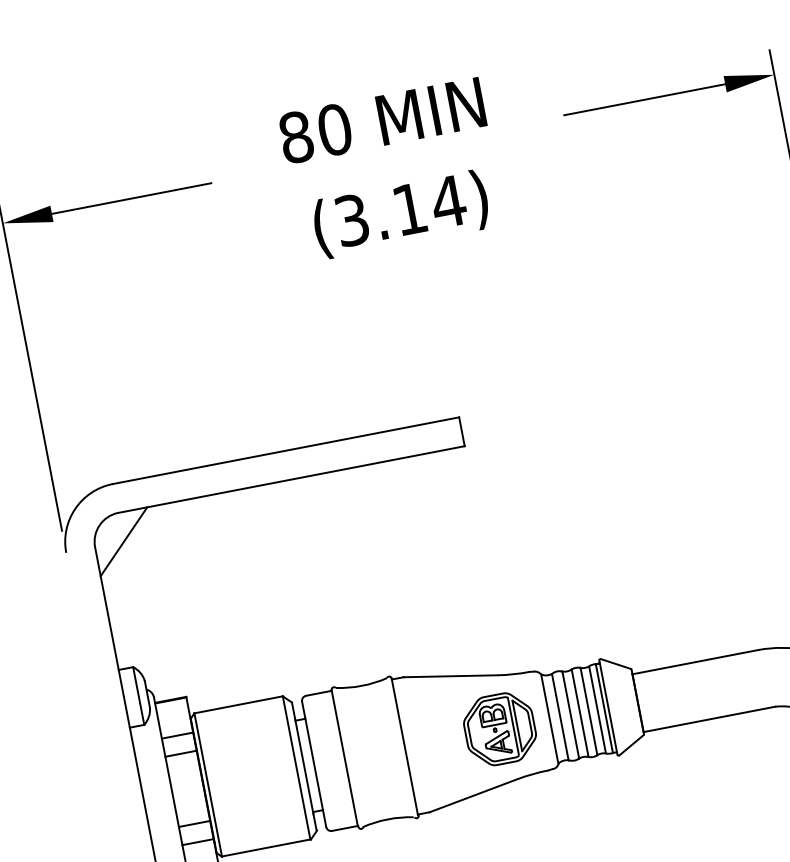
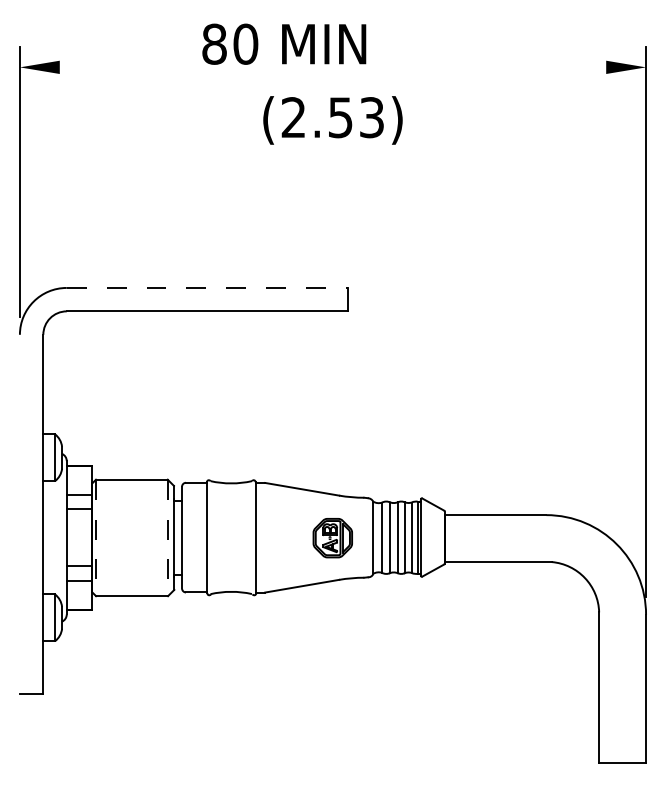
line: (644, 100) -> (540, 67), removed
text: (382, 119) -> (284, 43), moved
line: (131, 198) -> (124, 67), removed
text: (399, 210) -> (332, 117), (3.14) -> (2.53)
line: (286, 450) -> (207, 287), solid -> dashed
line: (123, 541) -> (66, 334), removed
part: (499, 728) -> (332, 537), size x0.7
line: (296, 768) -> (167, 538), solid -> dashed
line: (208, 785) -> (96, 538), solid -> dashed

